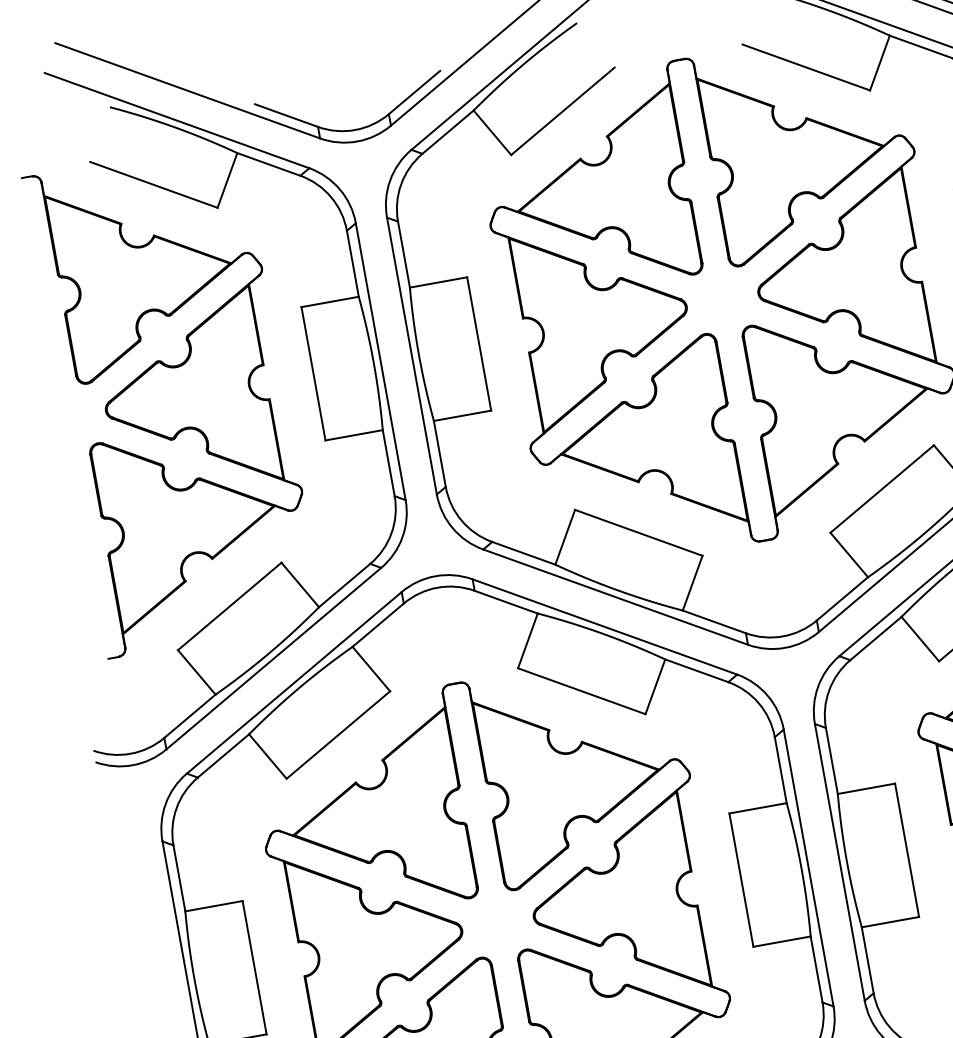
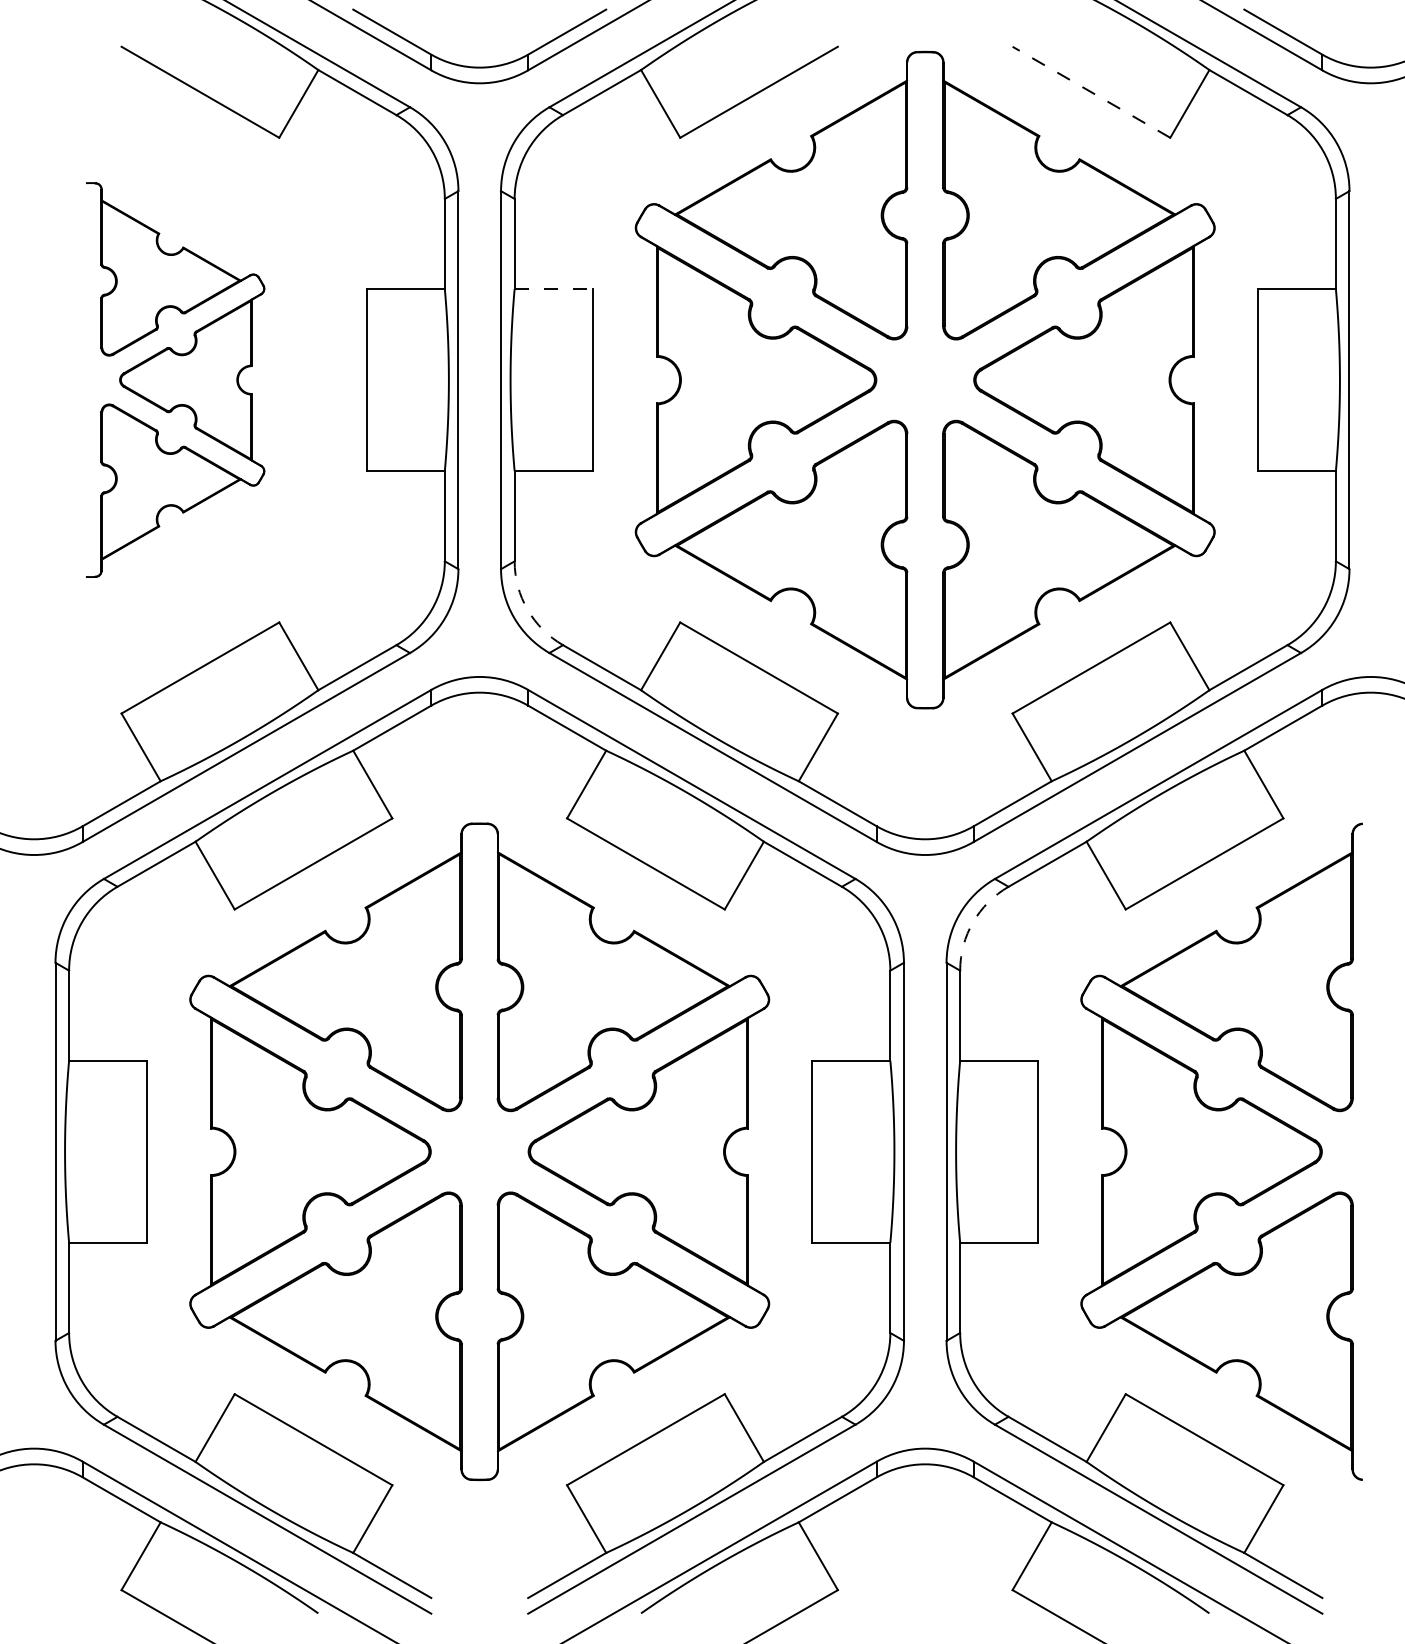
line: (806, 67) -> (1091, 92), solid -> dashed
line: (439, 282) -> (554, 289), solid -> dashed
part: (173, 398) -> (175, 379), size x0.6
arc: (461, 520) -> (527, 609), solid -> dashed
arc: (829, 690) -> (973, 922), solid -> dashed

